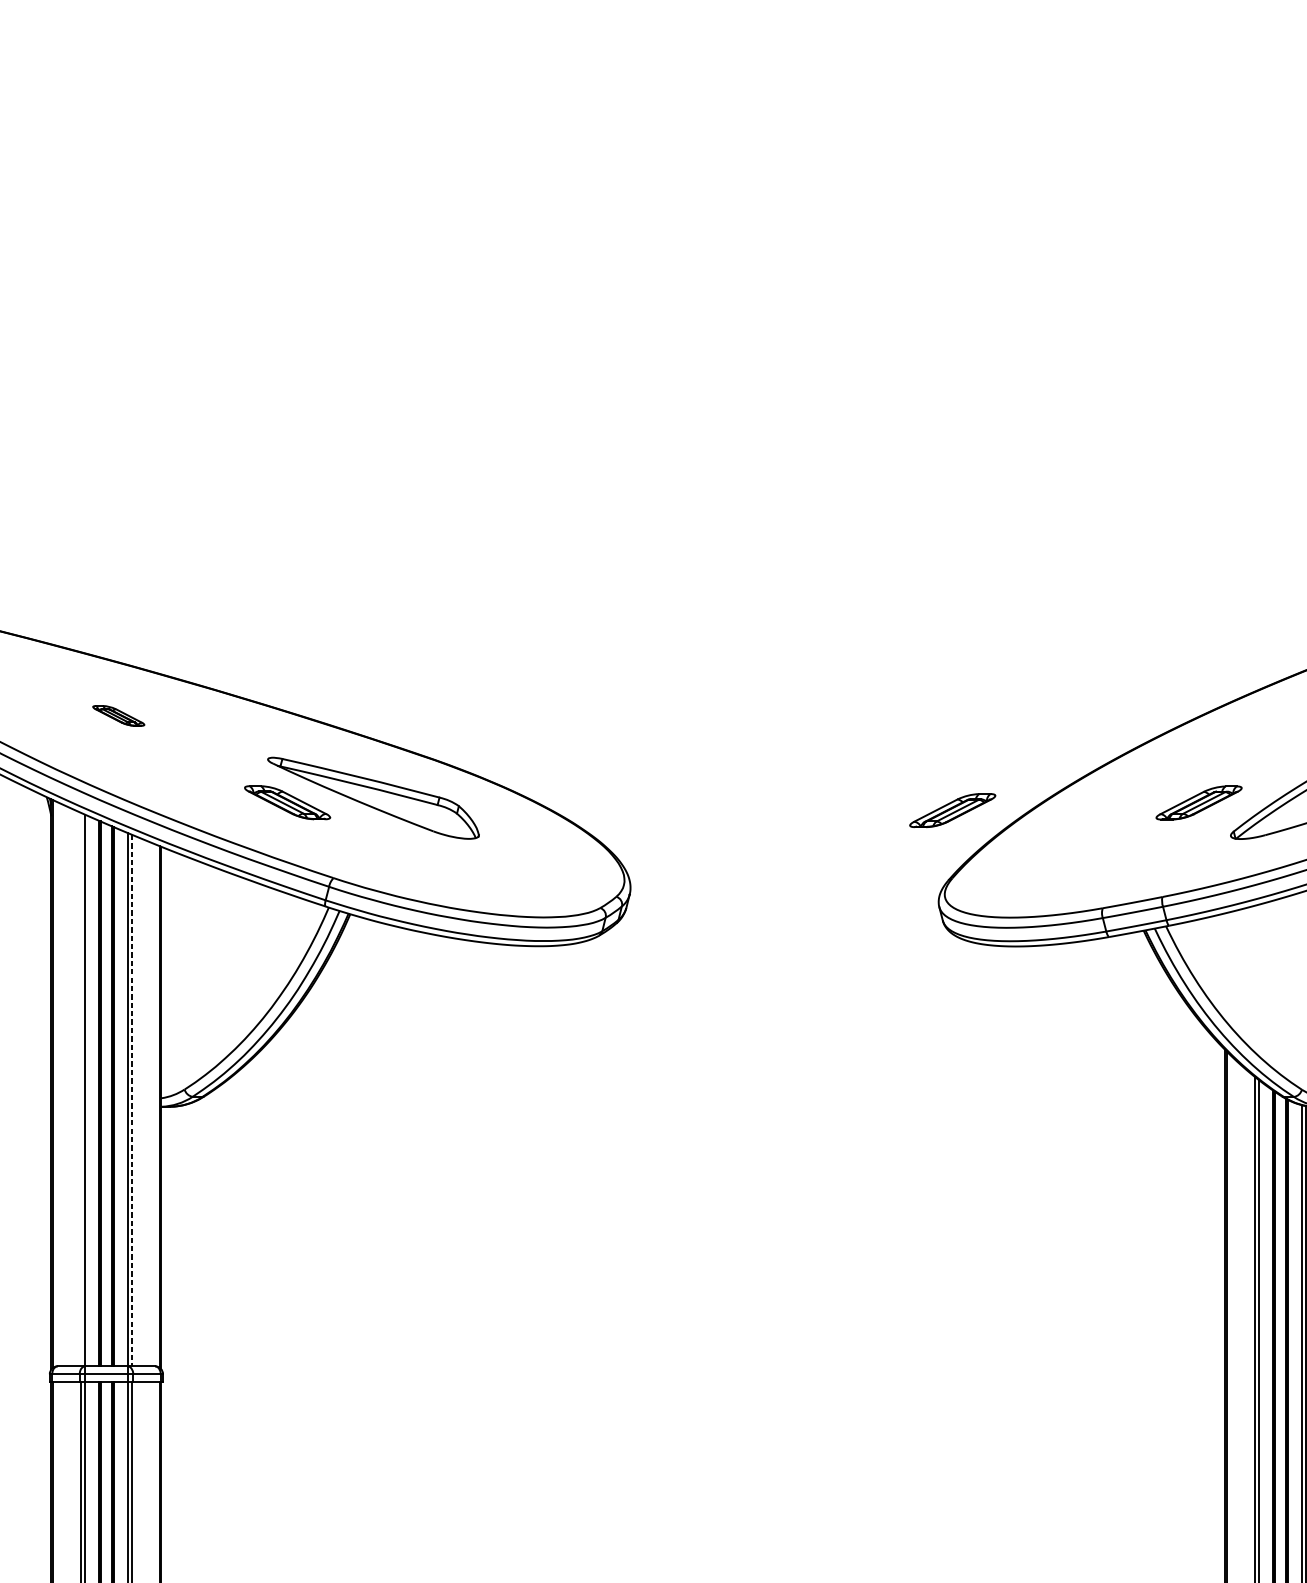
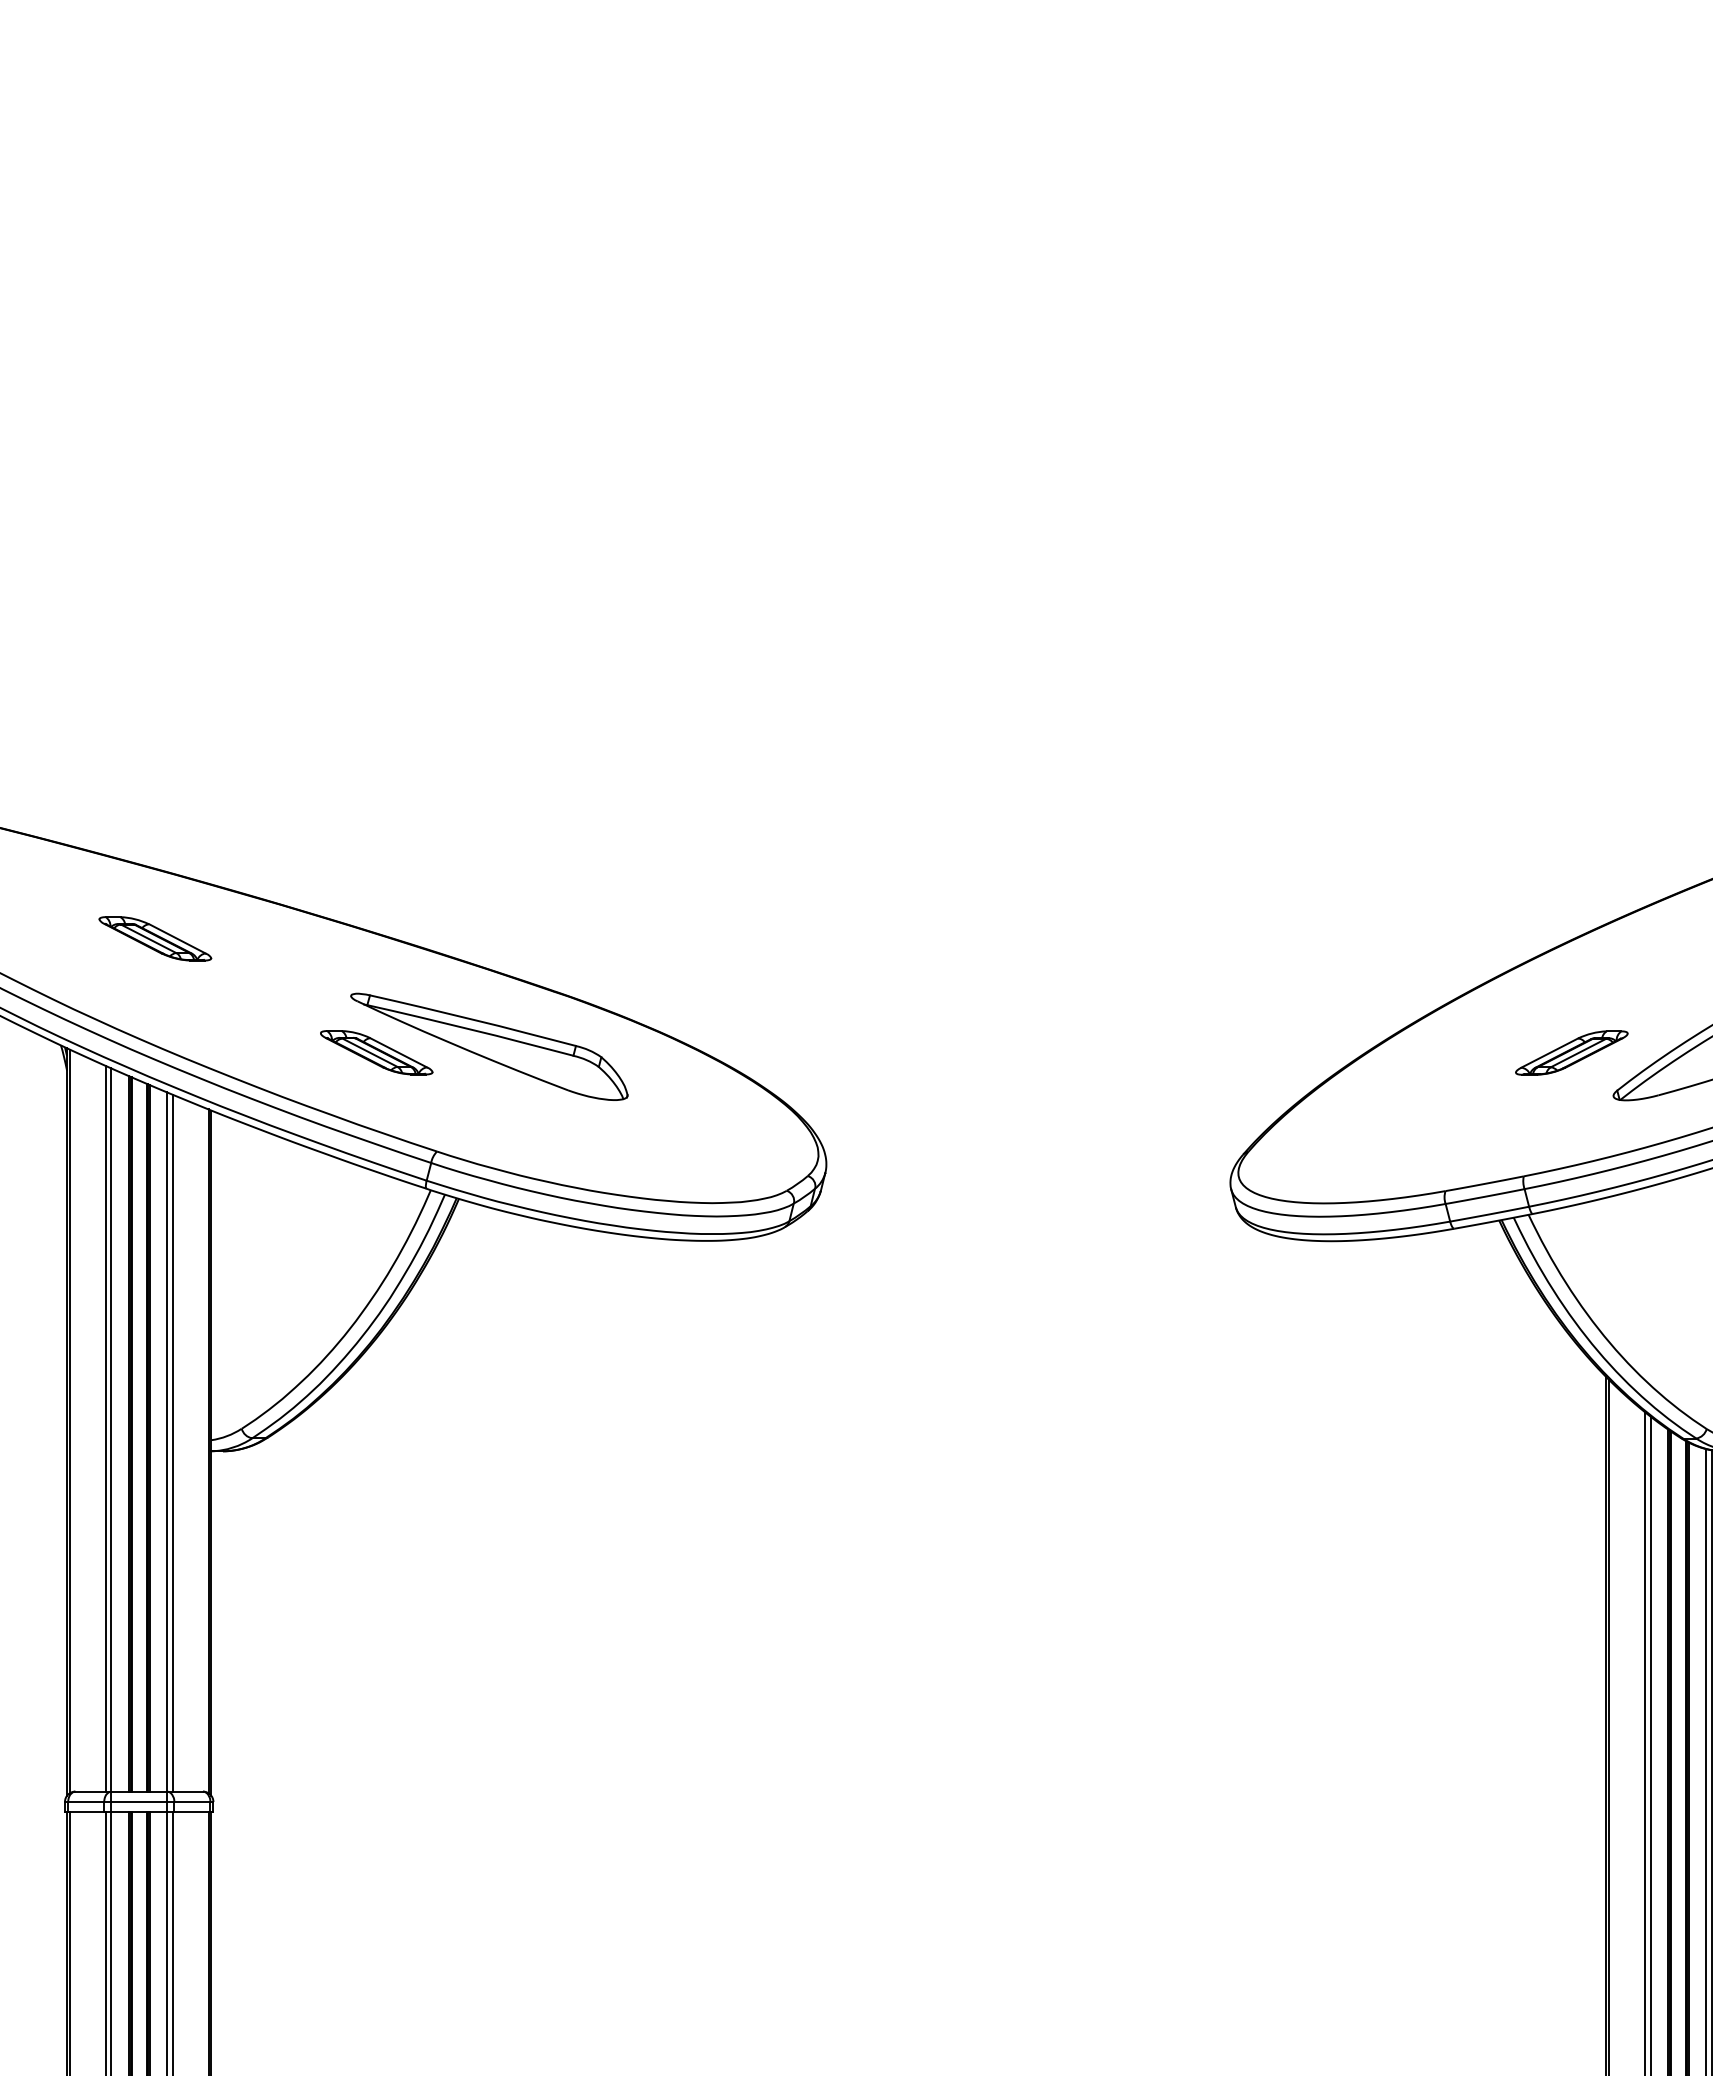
part: (118, 715) -> (155, 938), size x1.67
part: (952, 810) -> (1248, 1062), removed
line: (80, 1089) -> (105, 1428), added
line: (131, 1100) -> (172, 1443), dashed -> solid

